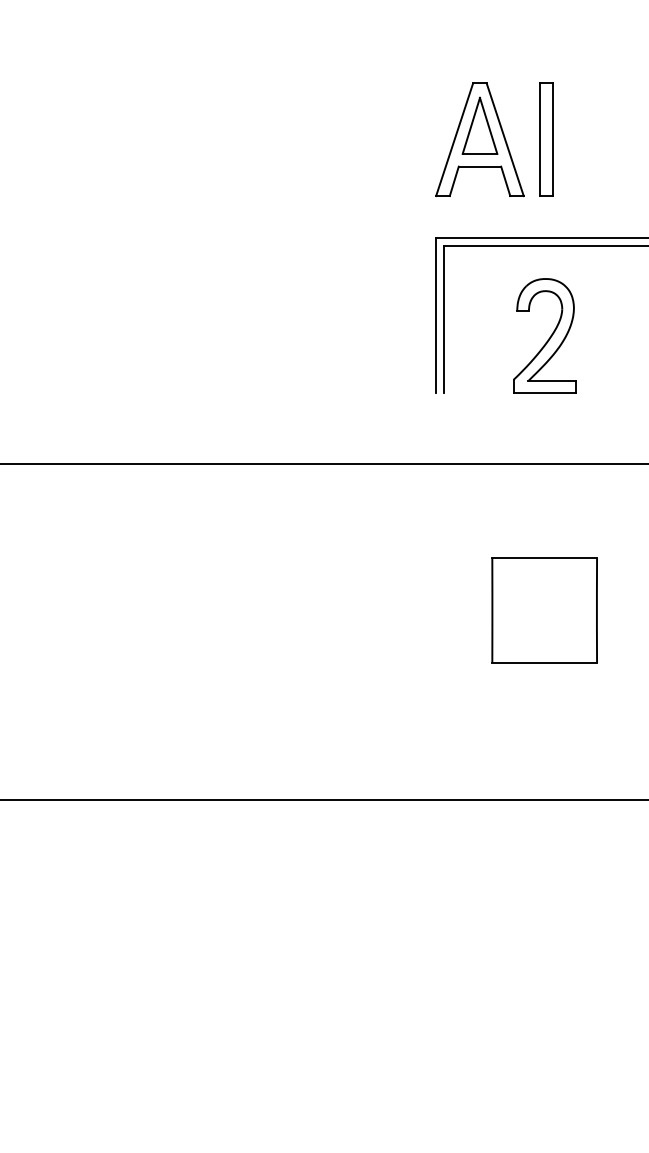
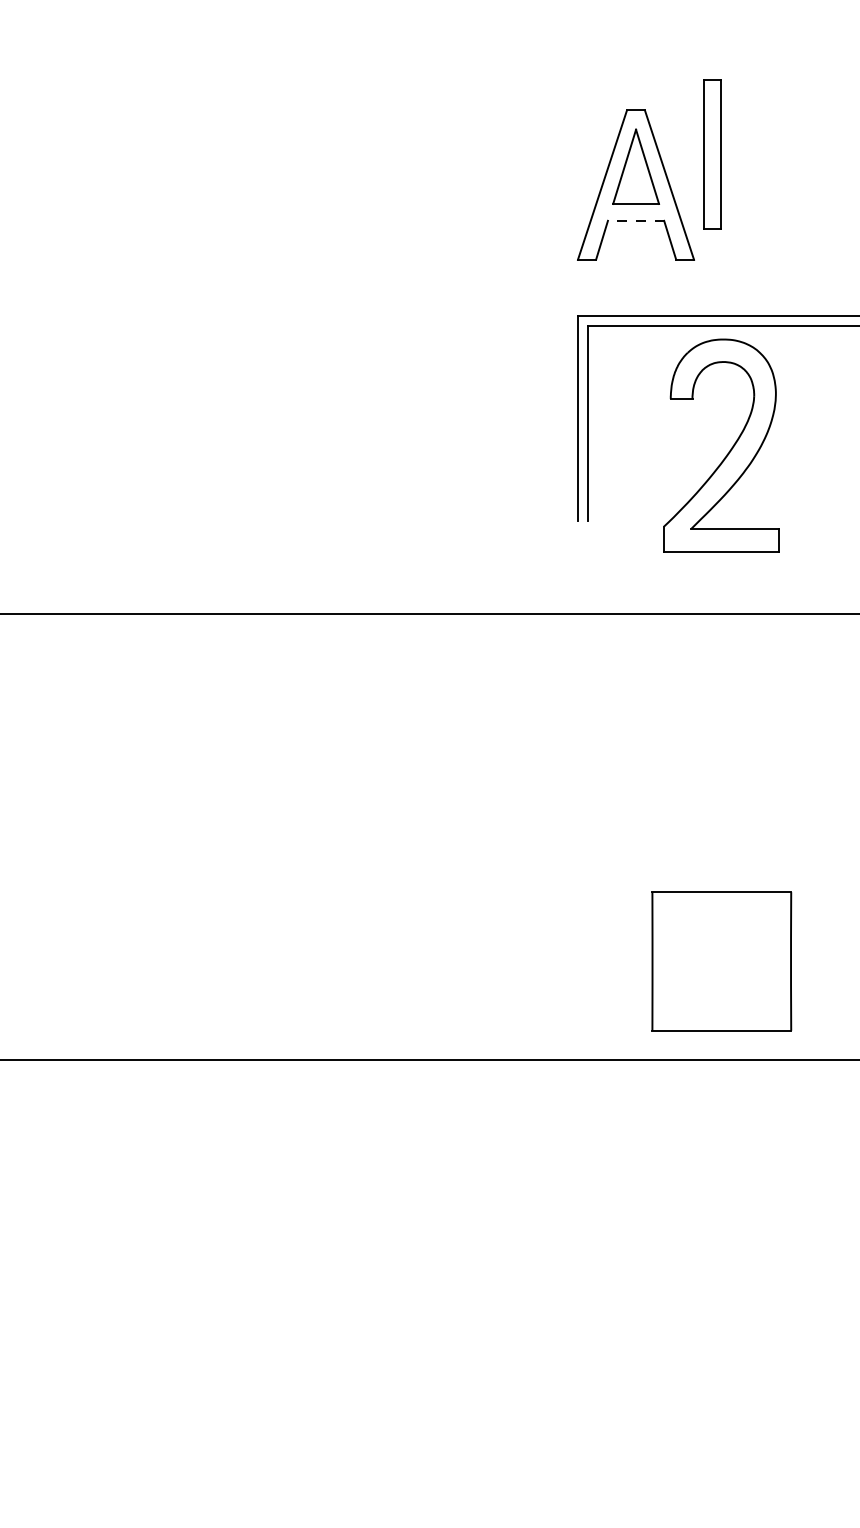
part: (546, 139) -> (712, 154), moved
line: (479, 166) -> (635, 220), solid -> dashed
part: (544, 335) -> (721, 444), size x1.4
part: (544, 610) -> (721, 961), moved

